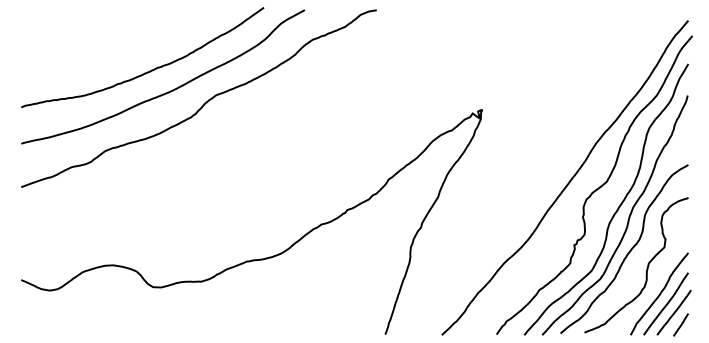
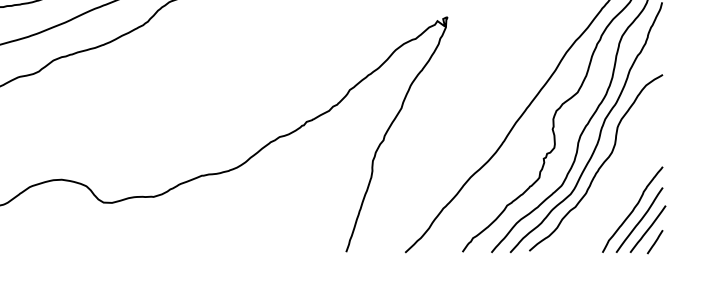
curve: (646, 267) -> (619, 182), removed

